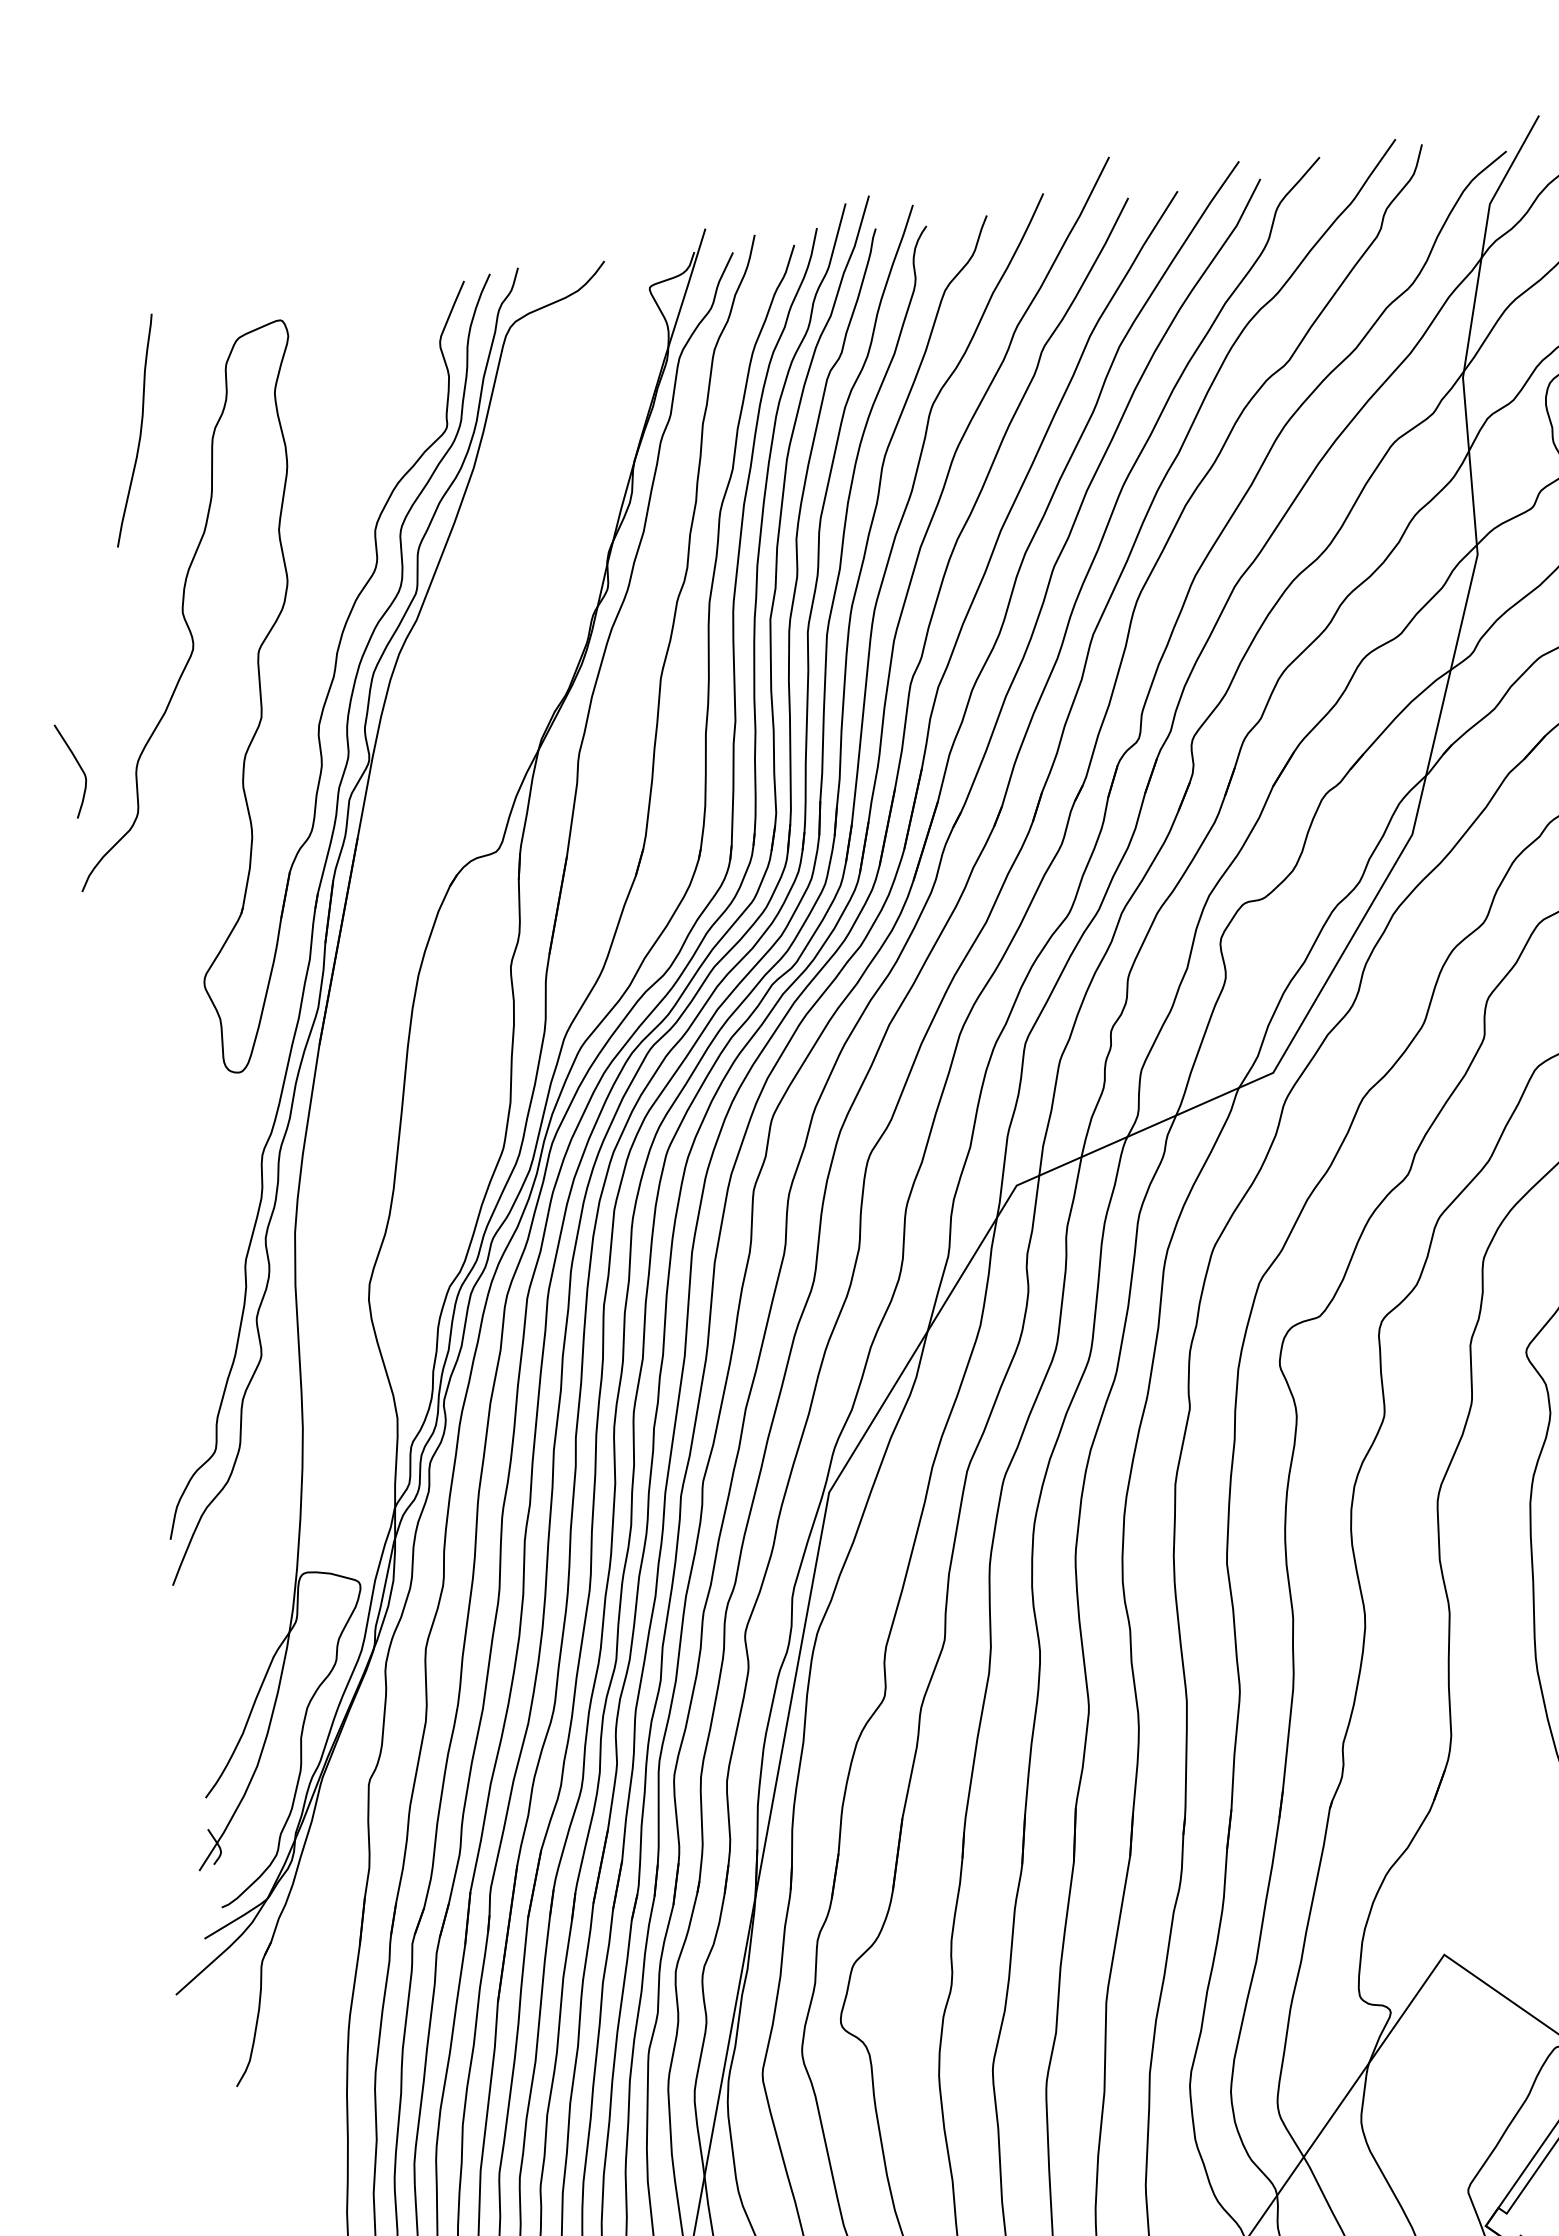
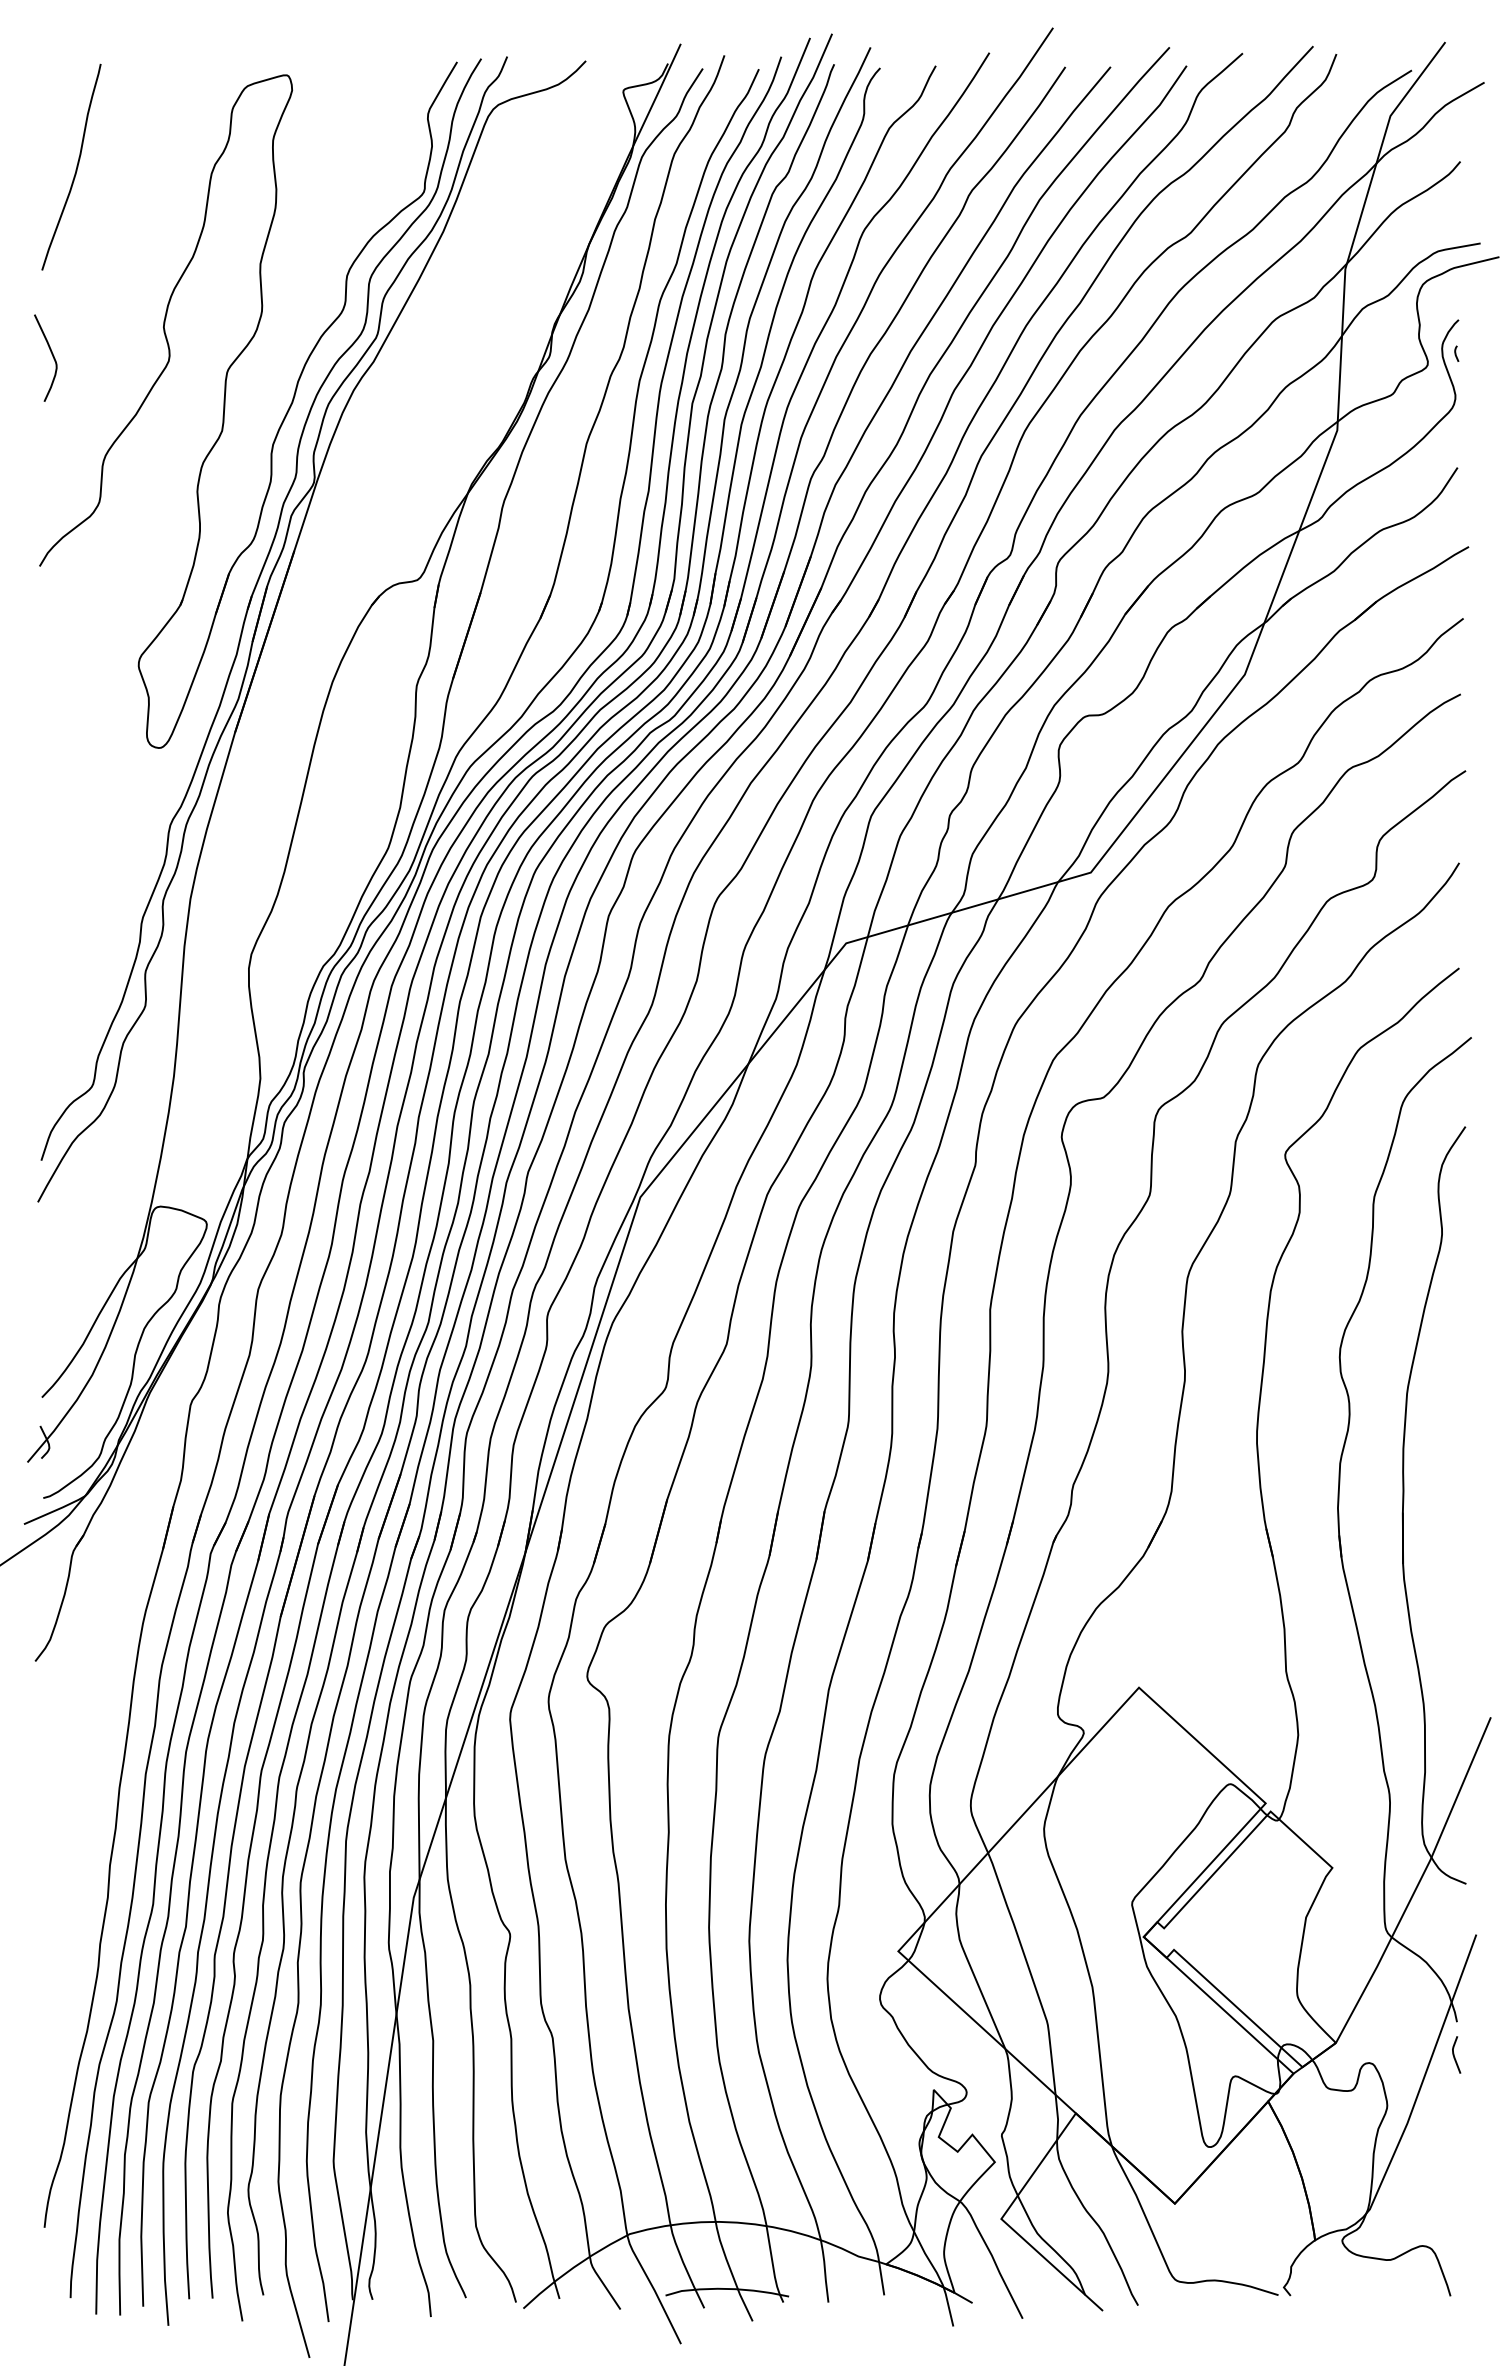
curve: (140, 429) -> (76, 166), moved
curve: (78, 765) -> (51, 354), moved

